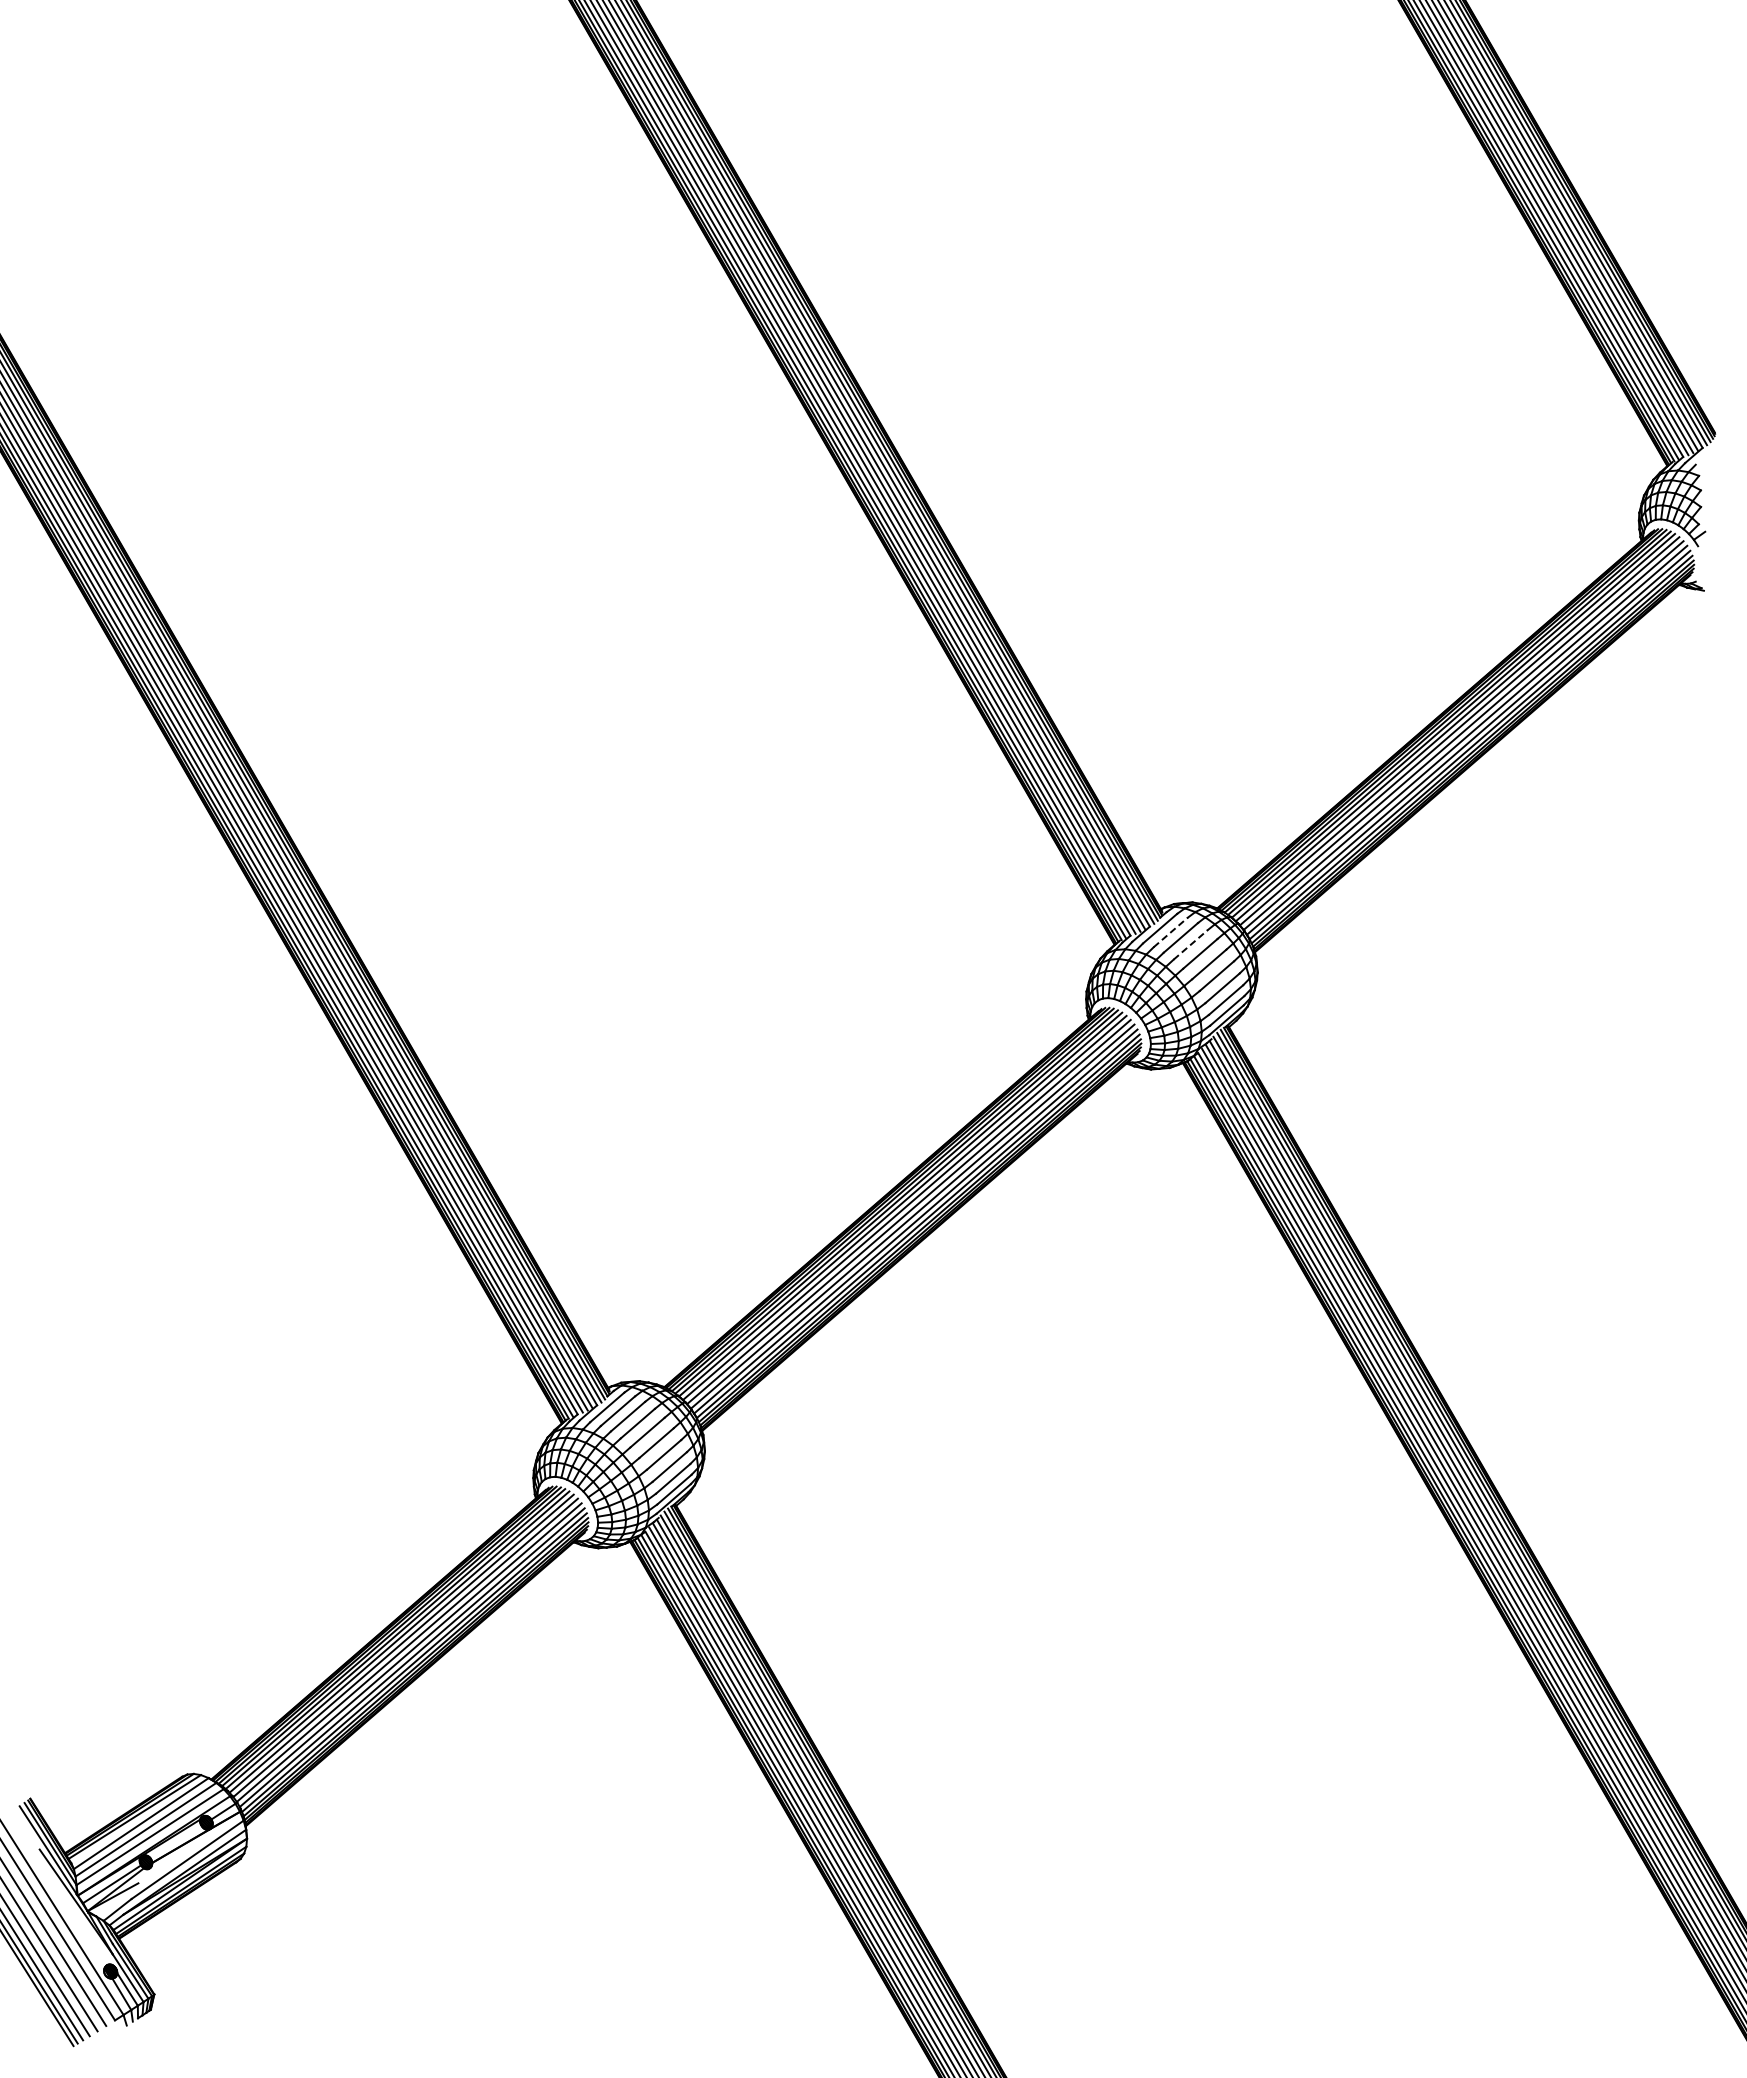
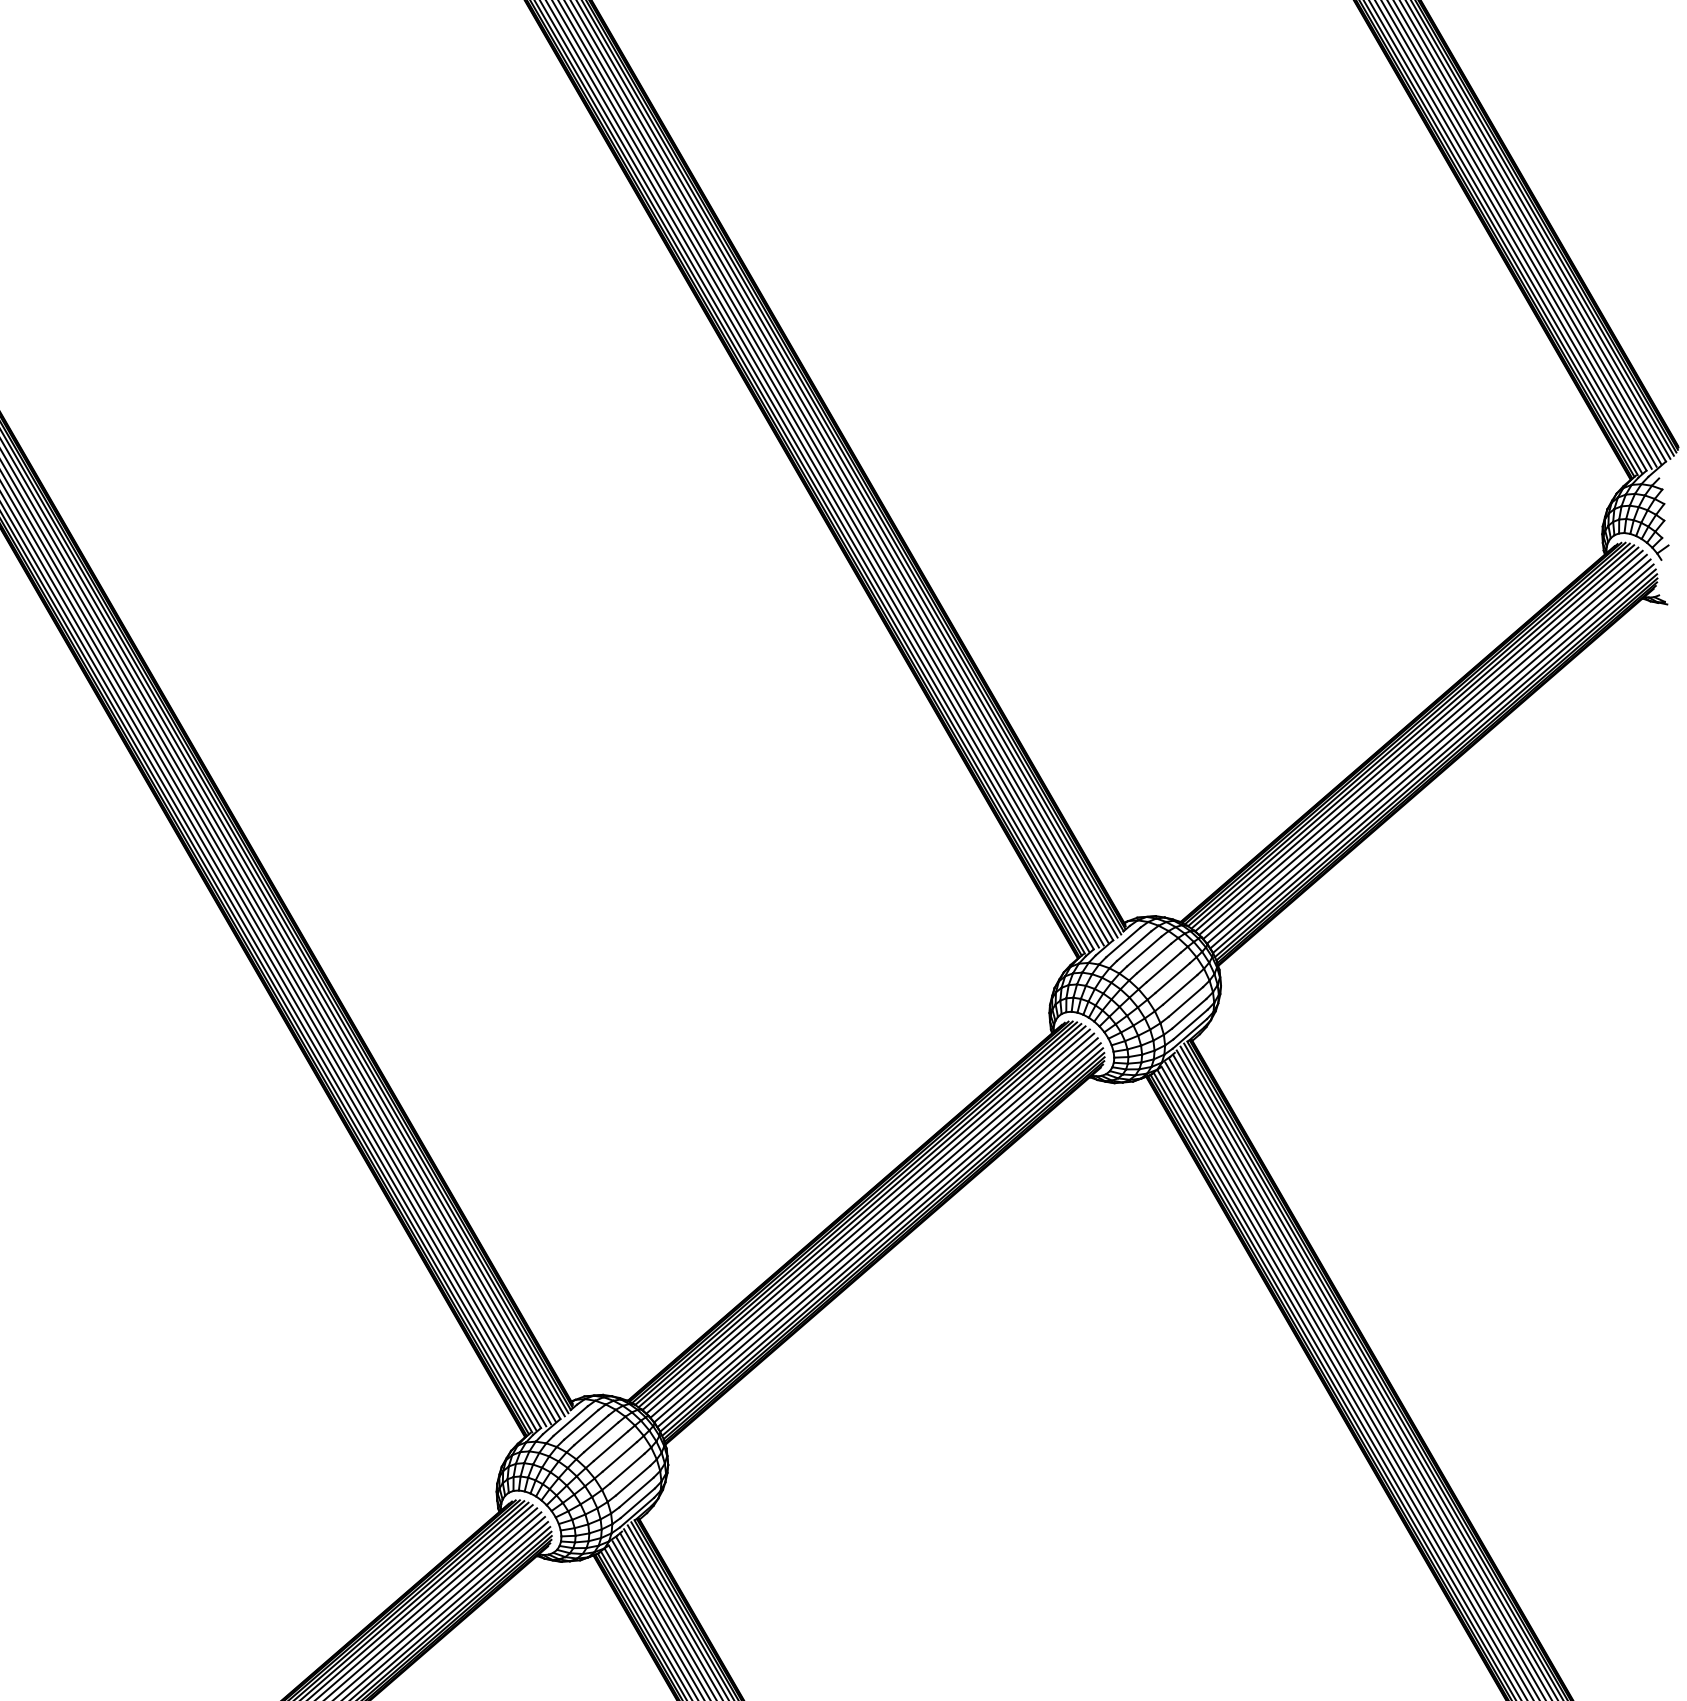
line: (1170, 932) -> (1133, 946), dashed -> solid
line: (1190, 944) -> (1153, 958), dashed -> solid

